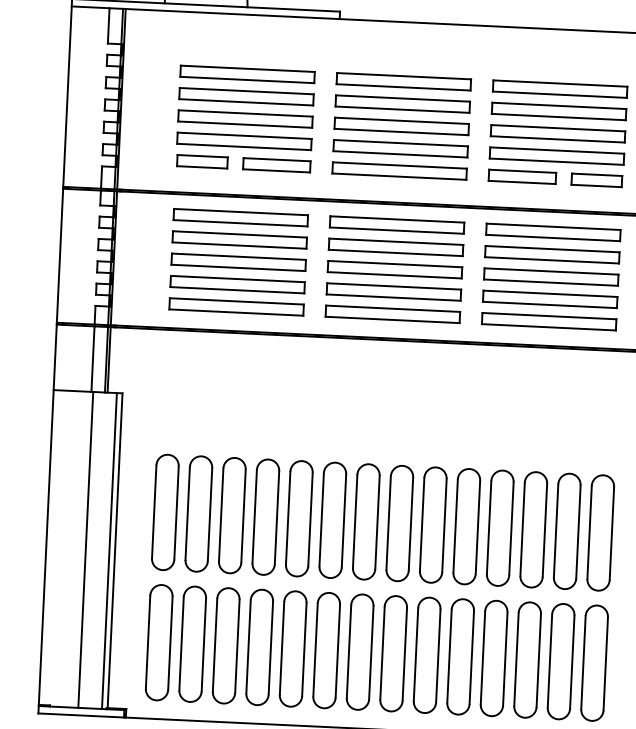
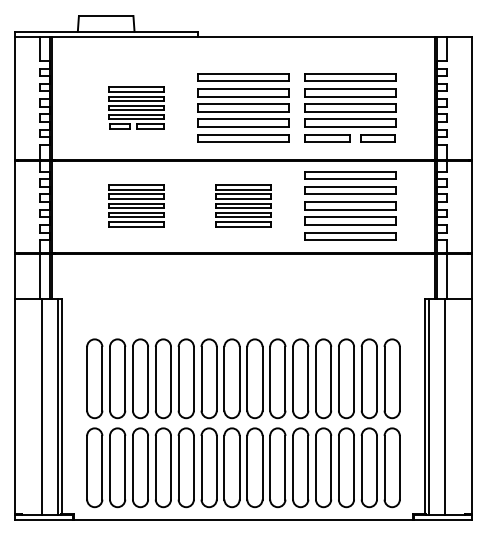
part: (245, 118) -> (136, 107), size x0.6
part: (238, 261) -> (136, 205), size x0.6
part: (395, 269) -> (243, 205), size x0.6

